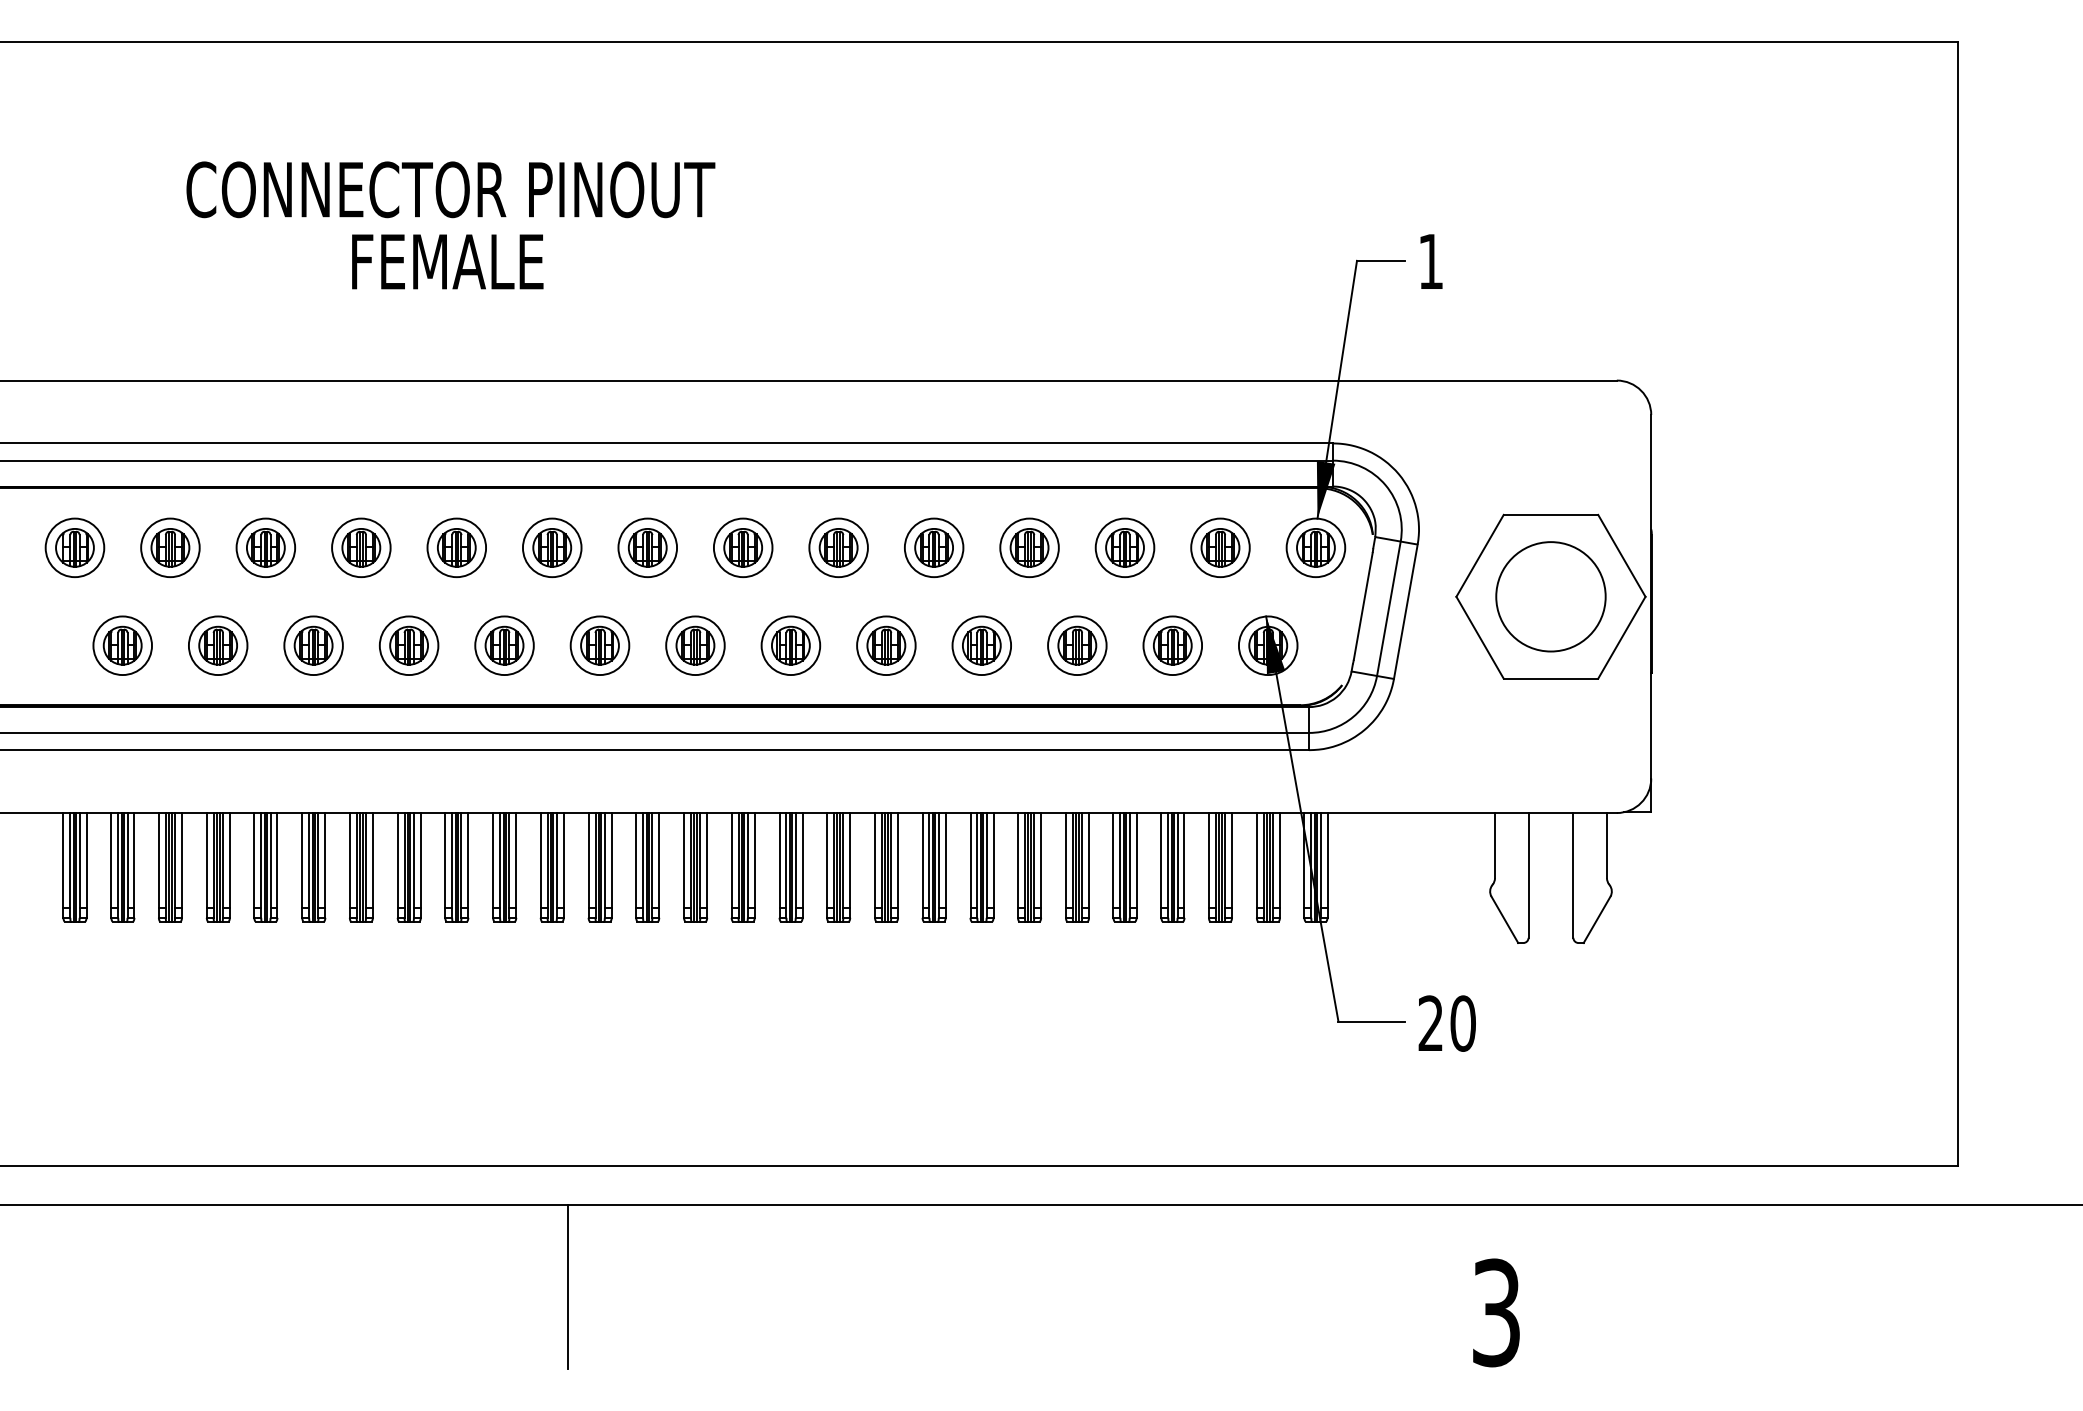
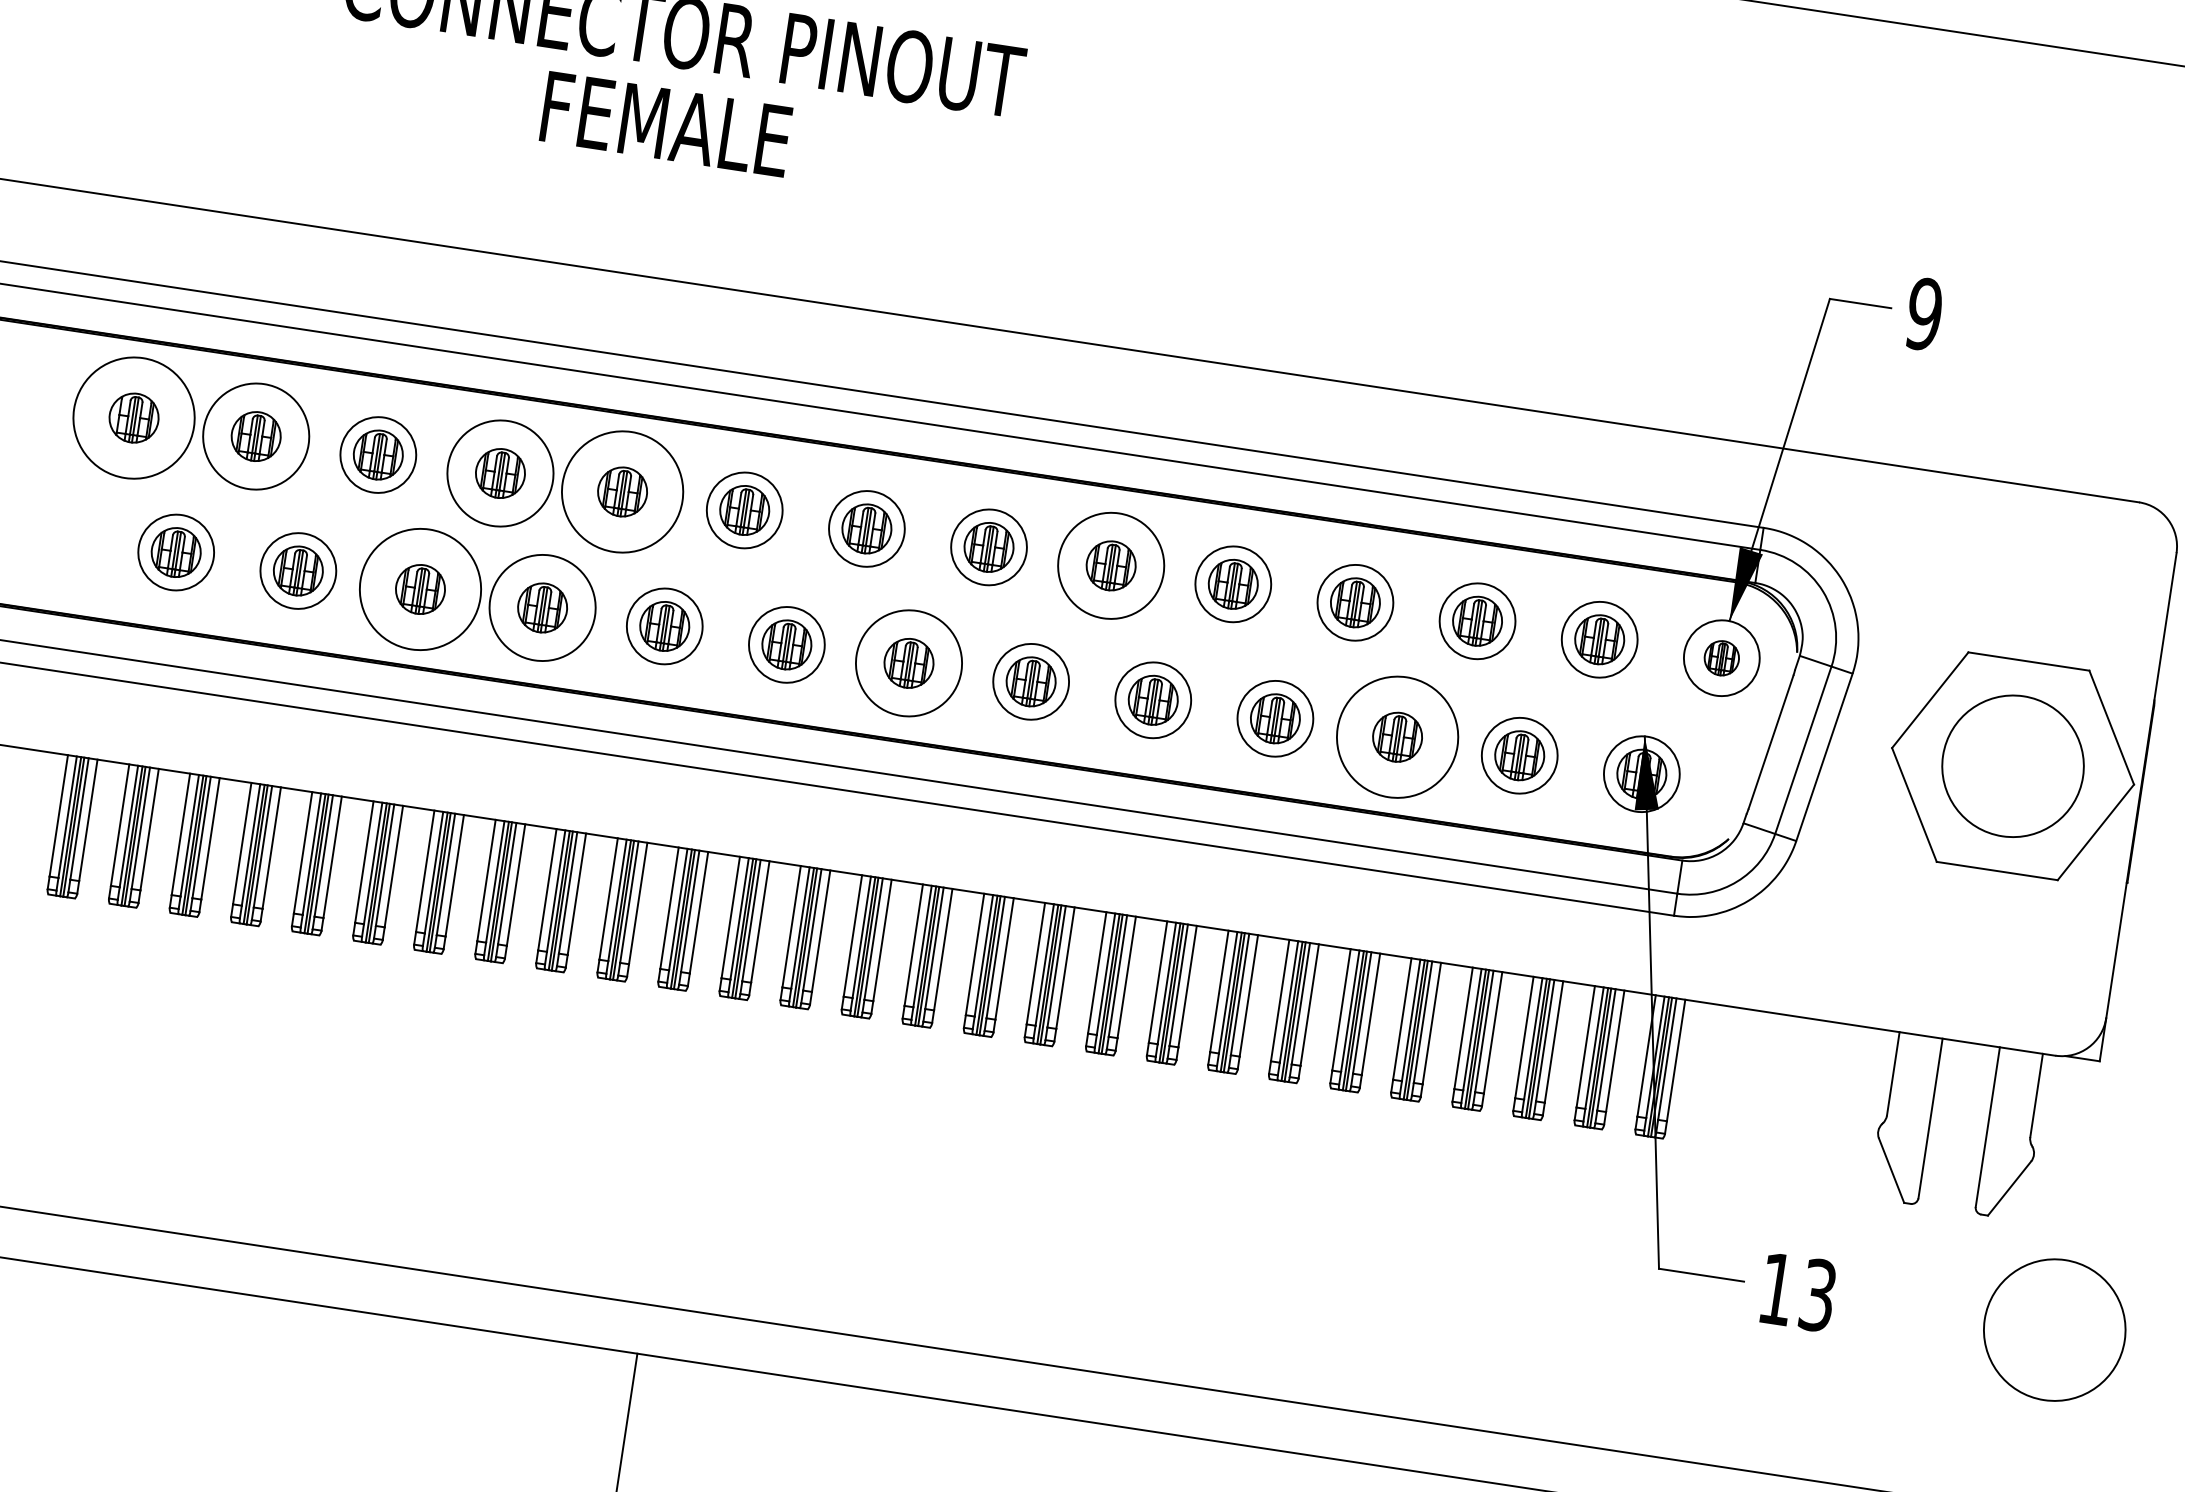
text: (1430, 261) -> (1923, 313), 1 -> 9
circle: (74, 547) -> (133, 417), size x1.6
circle: (170, 547) -> (256, 436), size x1.4
circle: (361, 547) -> (500, 473), size x1.4
circle: (456, 547) -> (622, 491), size x1.6
circle: (838, 547) -> (1111, 565), size x1.4
part: (1315, 547) -> (1721, 657), size x0.7
circle: (313, 645) -> (420, 589), size x1.6
circle: (408, 645) -> (541, 607), size x1.4
circle: (695, 645) -> (909, 663), size x1.4
circle: (1077, 645) -> (1397, 736), size x1.6
circle: (1647, 1022) -> (2054, 1329), added
text: (1446, 1023) -> (1796, 1292), 20 -> 13

